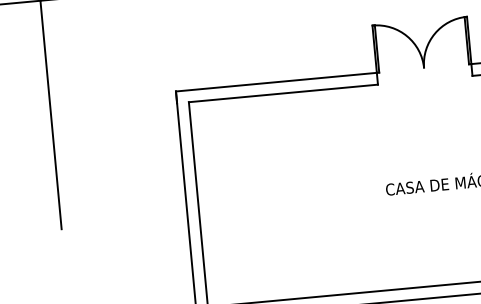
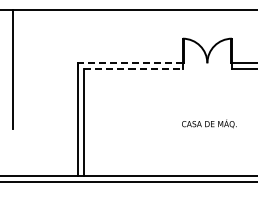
line: (276, 82) -> (130, 63), solid -> dashed
line: (285, 93) -> (134, 69), solid -> dashed

